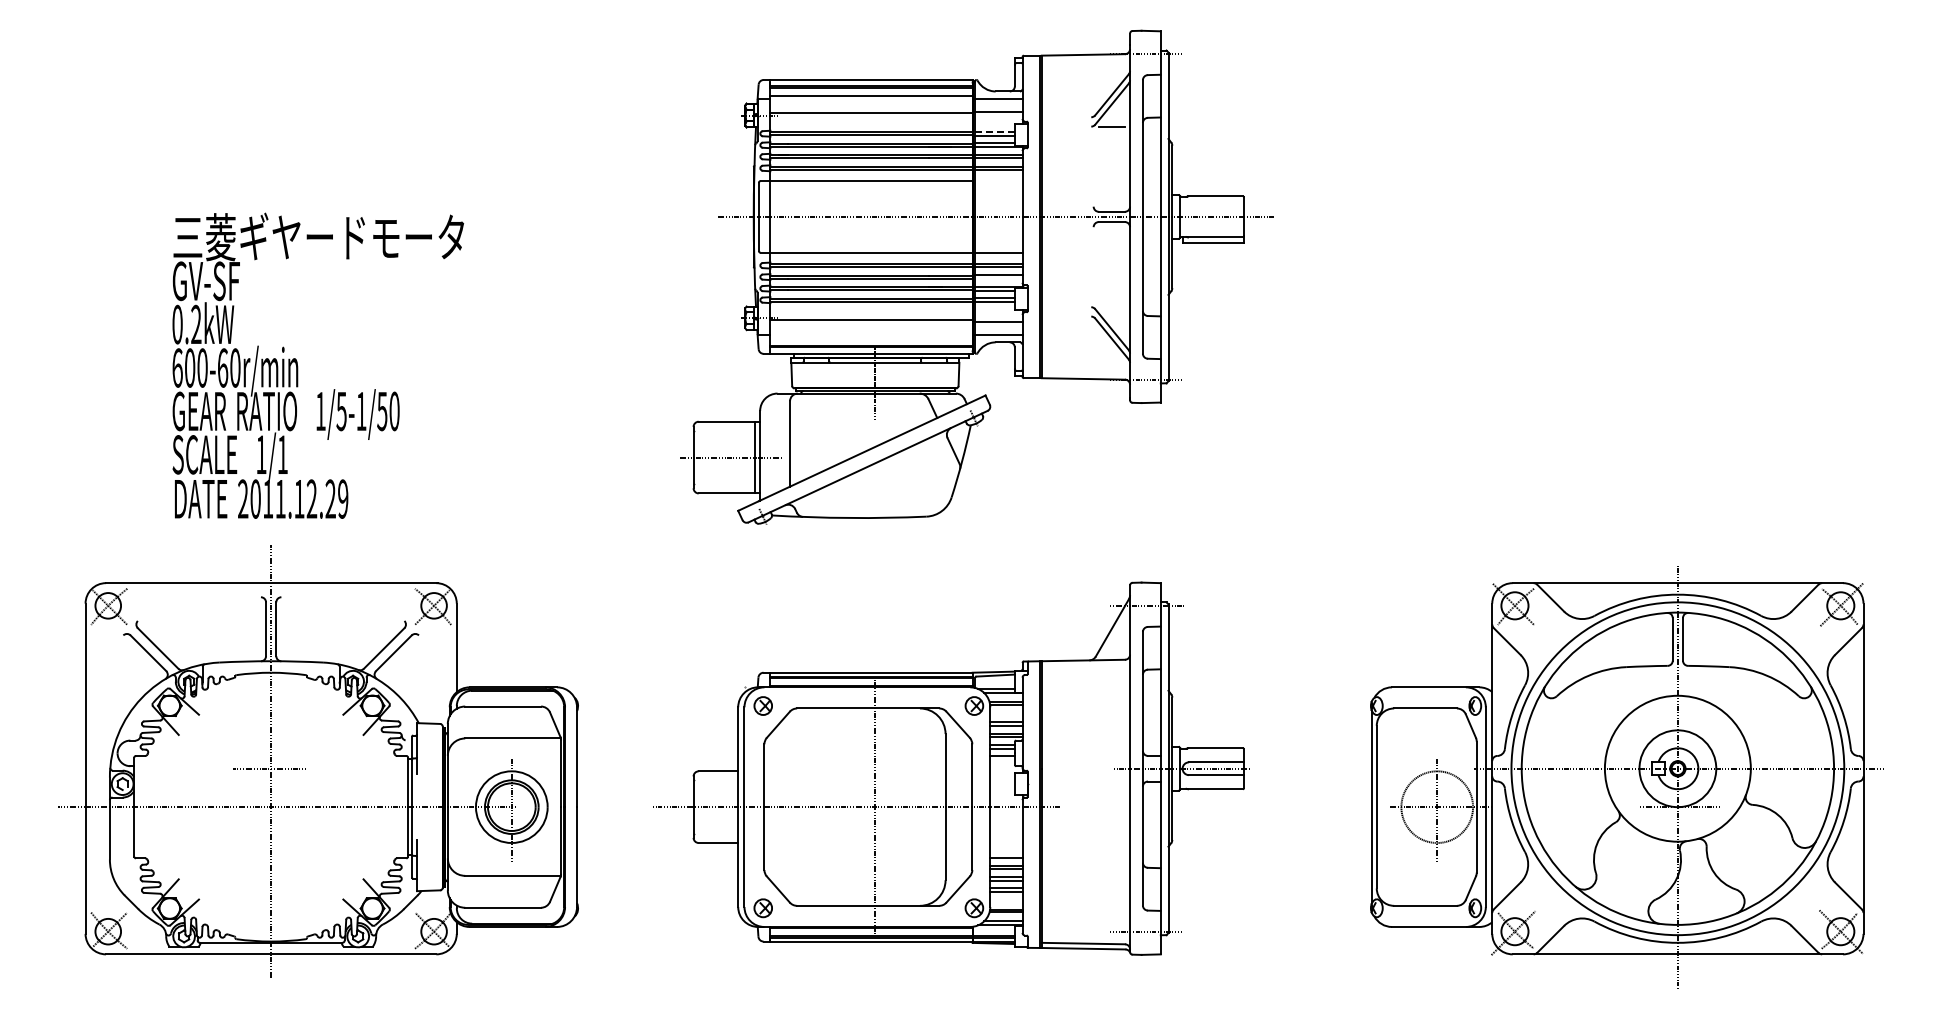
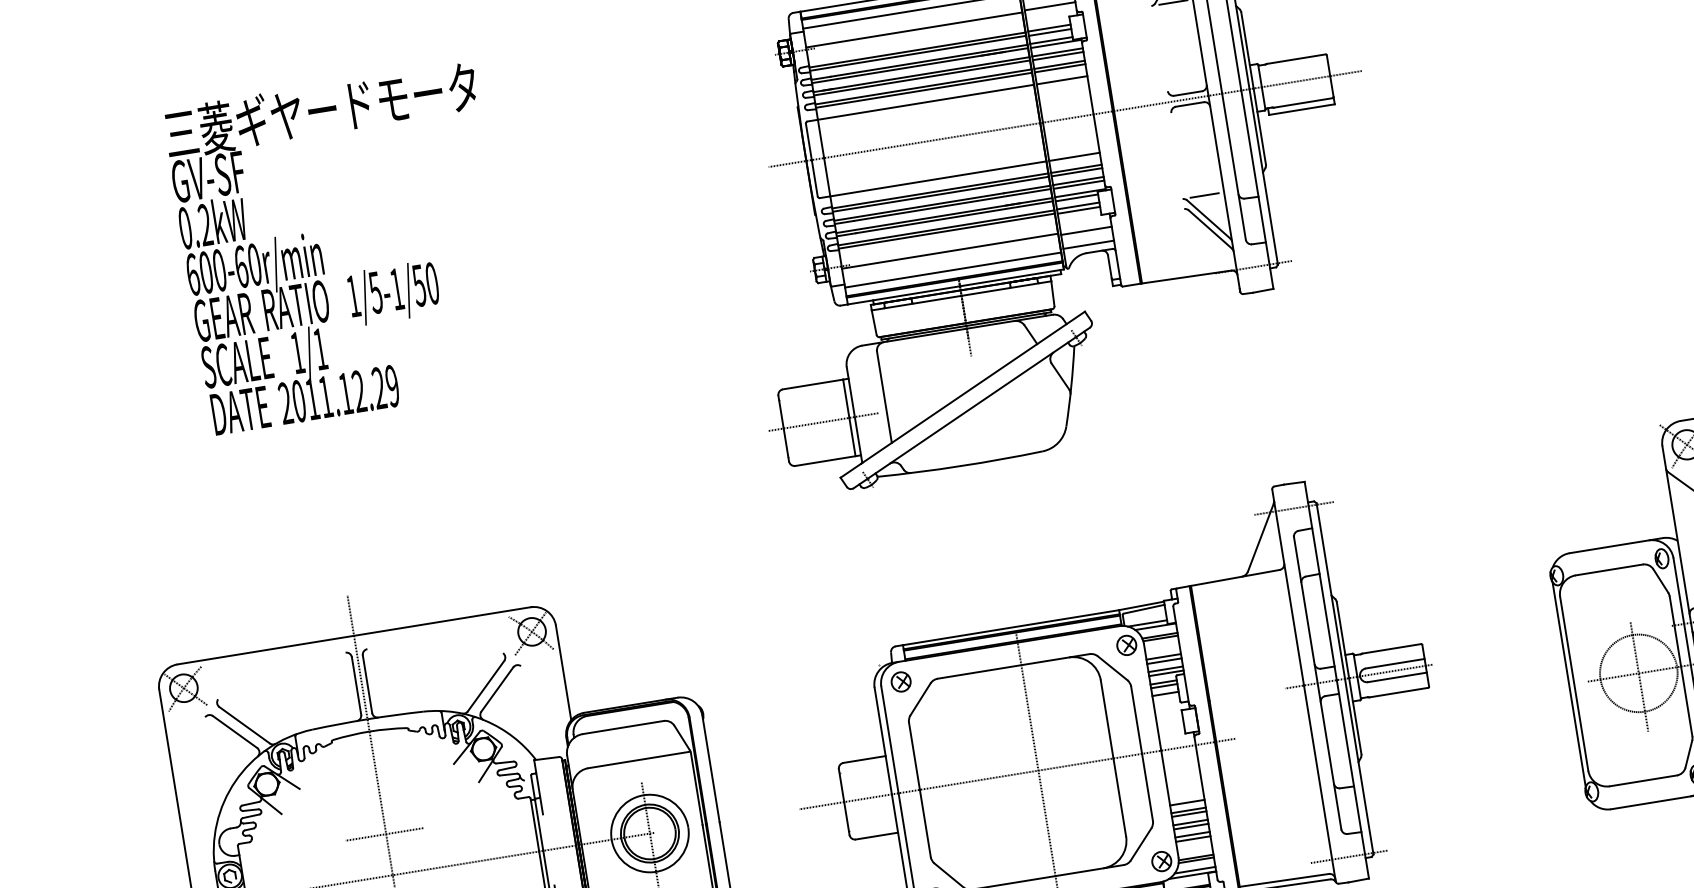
line: (995, 131) -> (1049, 27), dashed -> solid
line: (998, 181) -> (1061, 80), added
line: (998, 278) -> (1078, 184), added
line: (1111, 307) -> (1204, 195), added
line: (871, 338) -> (953, 270), added
text: (318, 365) -> (343, 247), moved

